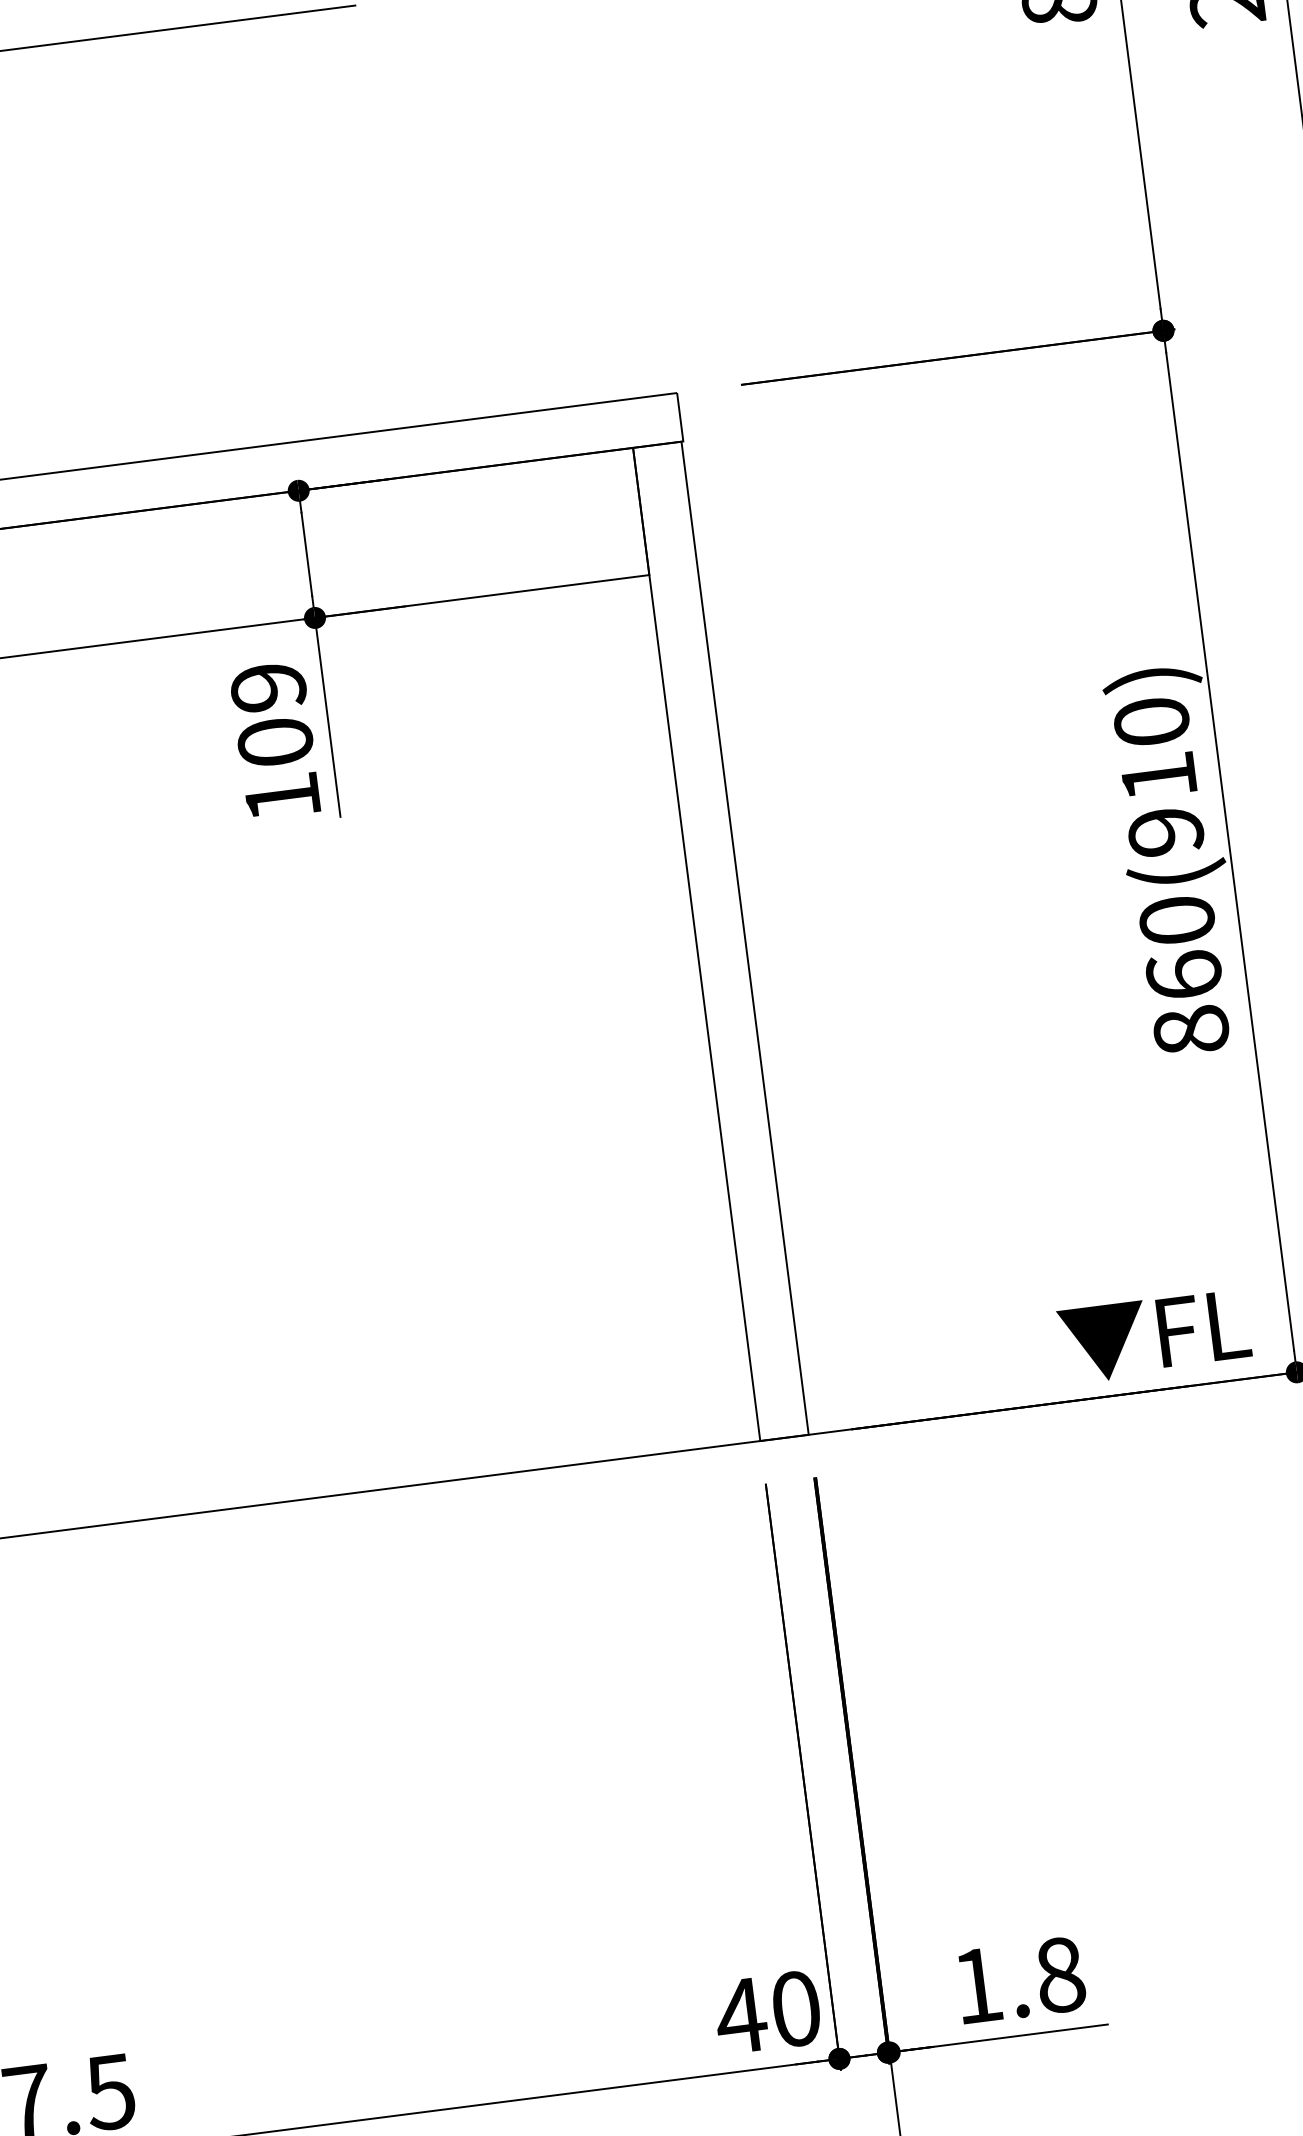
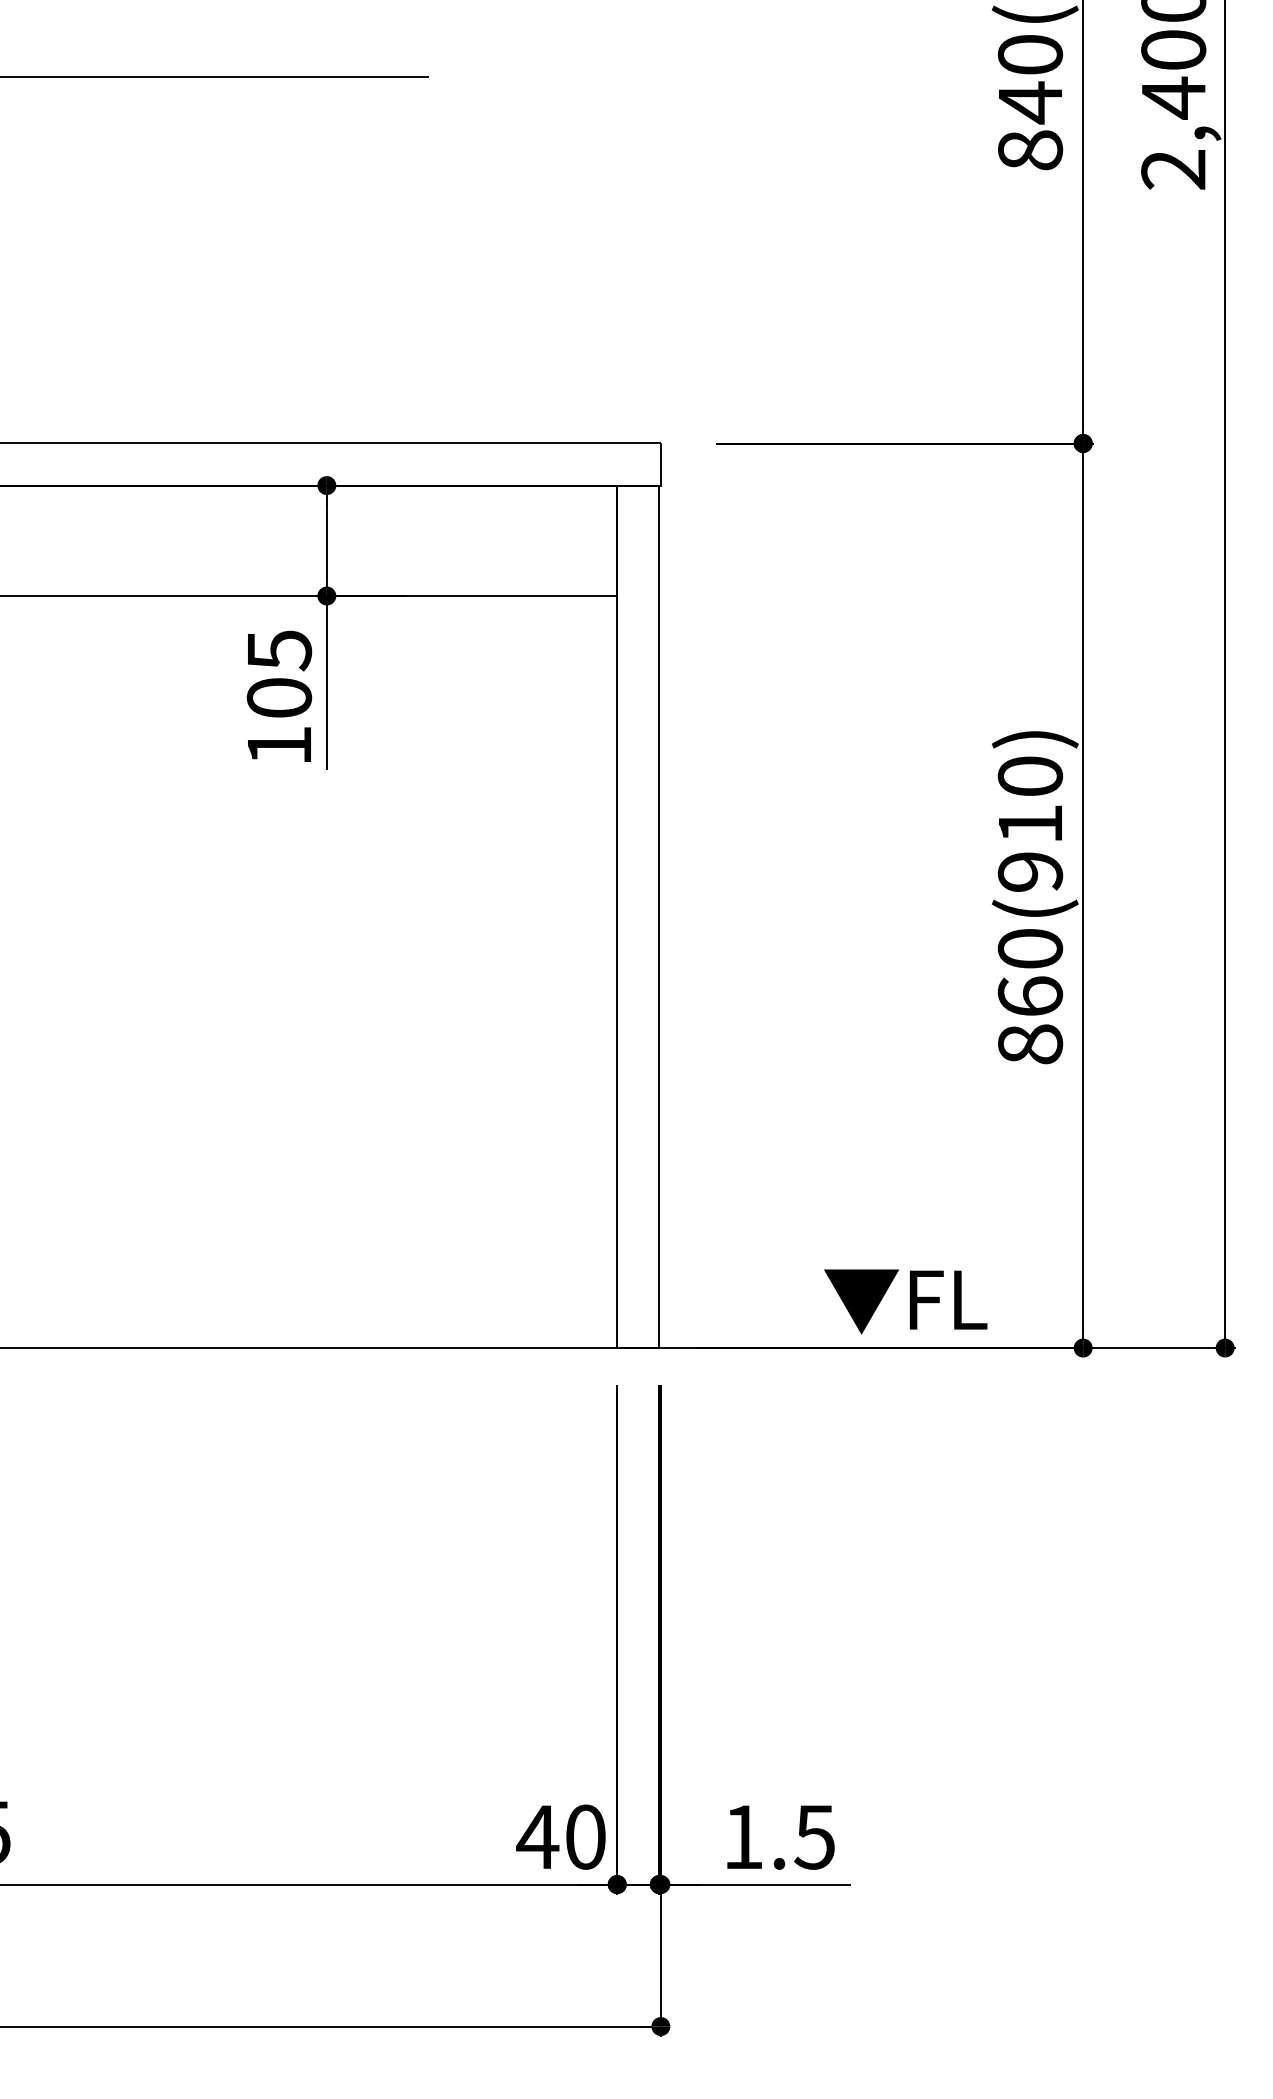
text: (268, 687) -> (279, 650), 109 -> 105
text: (1154, 1336) -> (905, 1301), moved
text: (1059, 1974) -> (814, 1836), 1.8 -> 1.5

